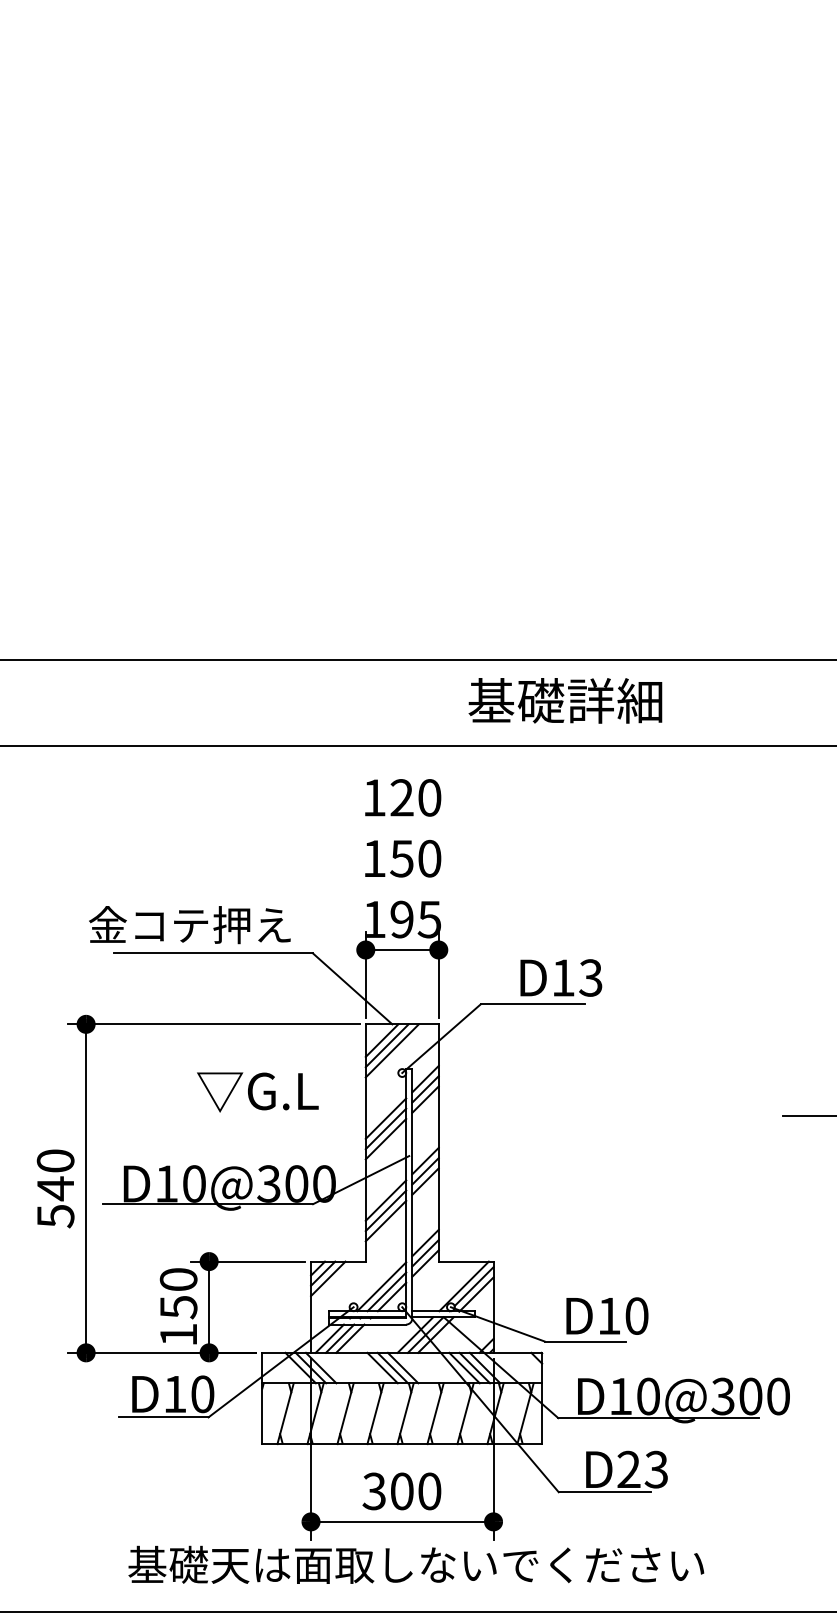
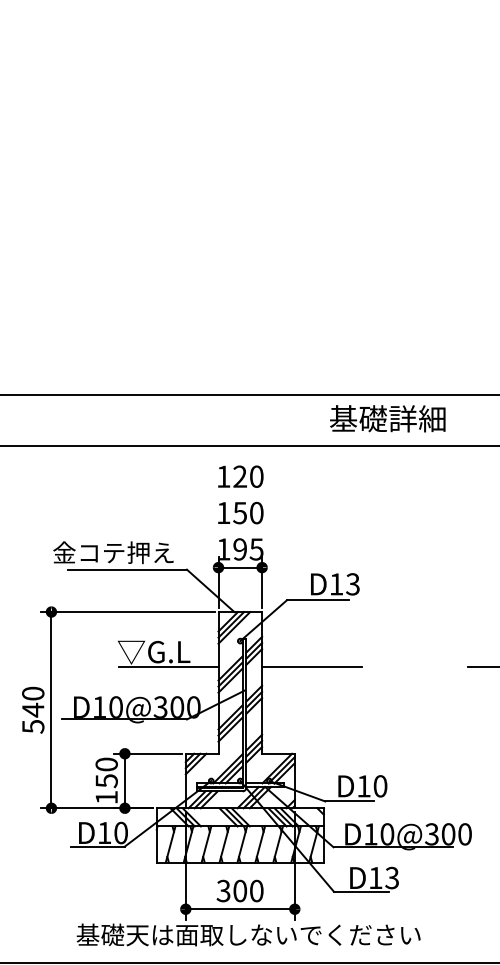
text: (564, 700) -> (387, 418), moved
line: (282, 1115) -> (168, 666), added
line: (523, 1115) -> (312, 666), added
text: (628, 1468) -> (375, 877), D23 -> D13

